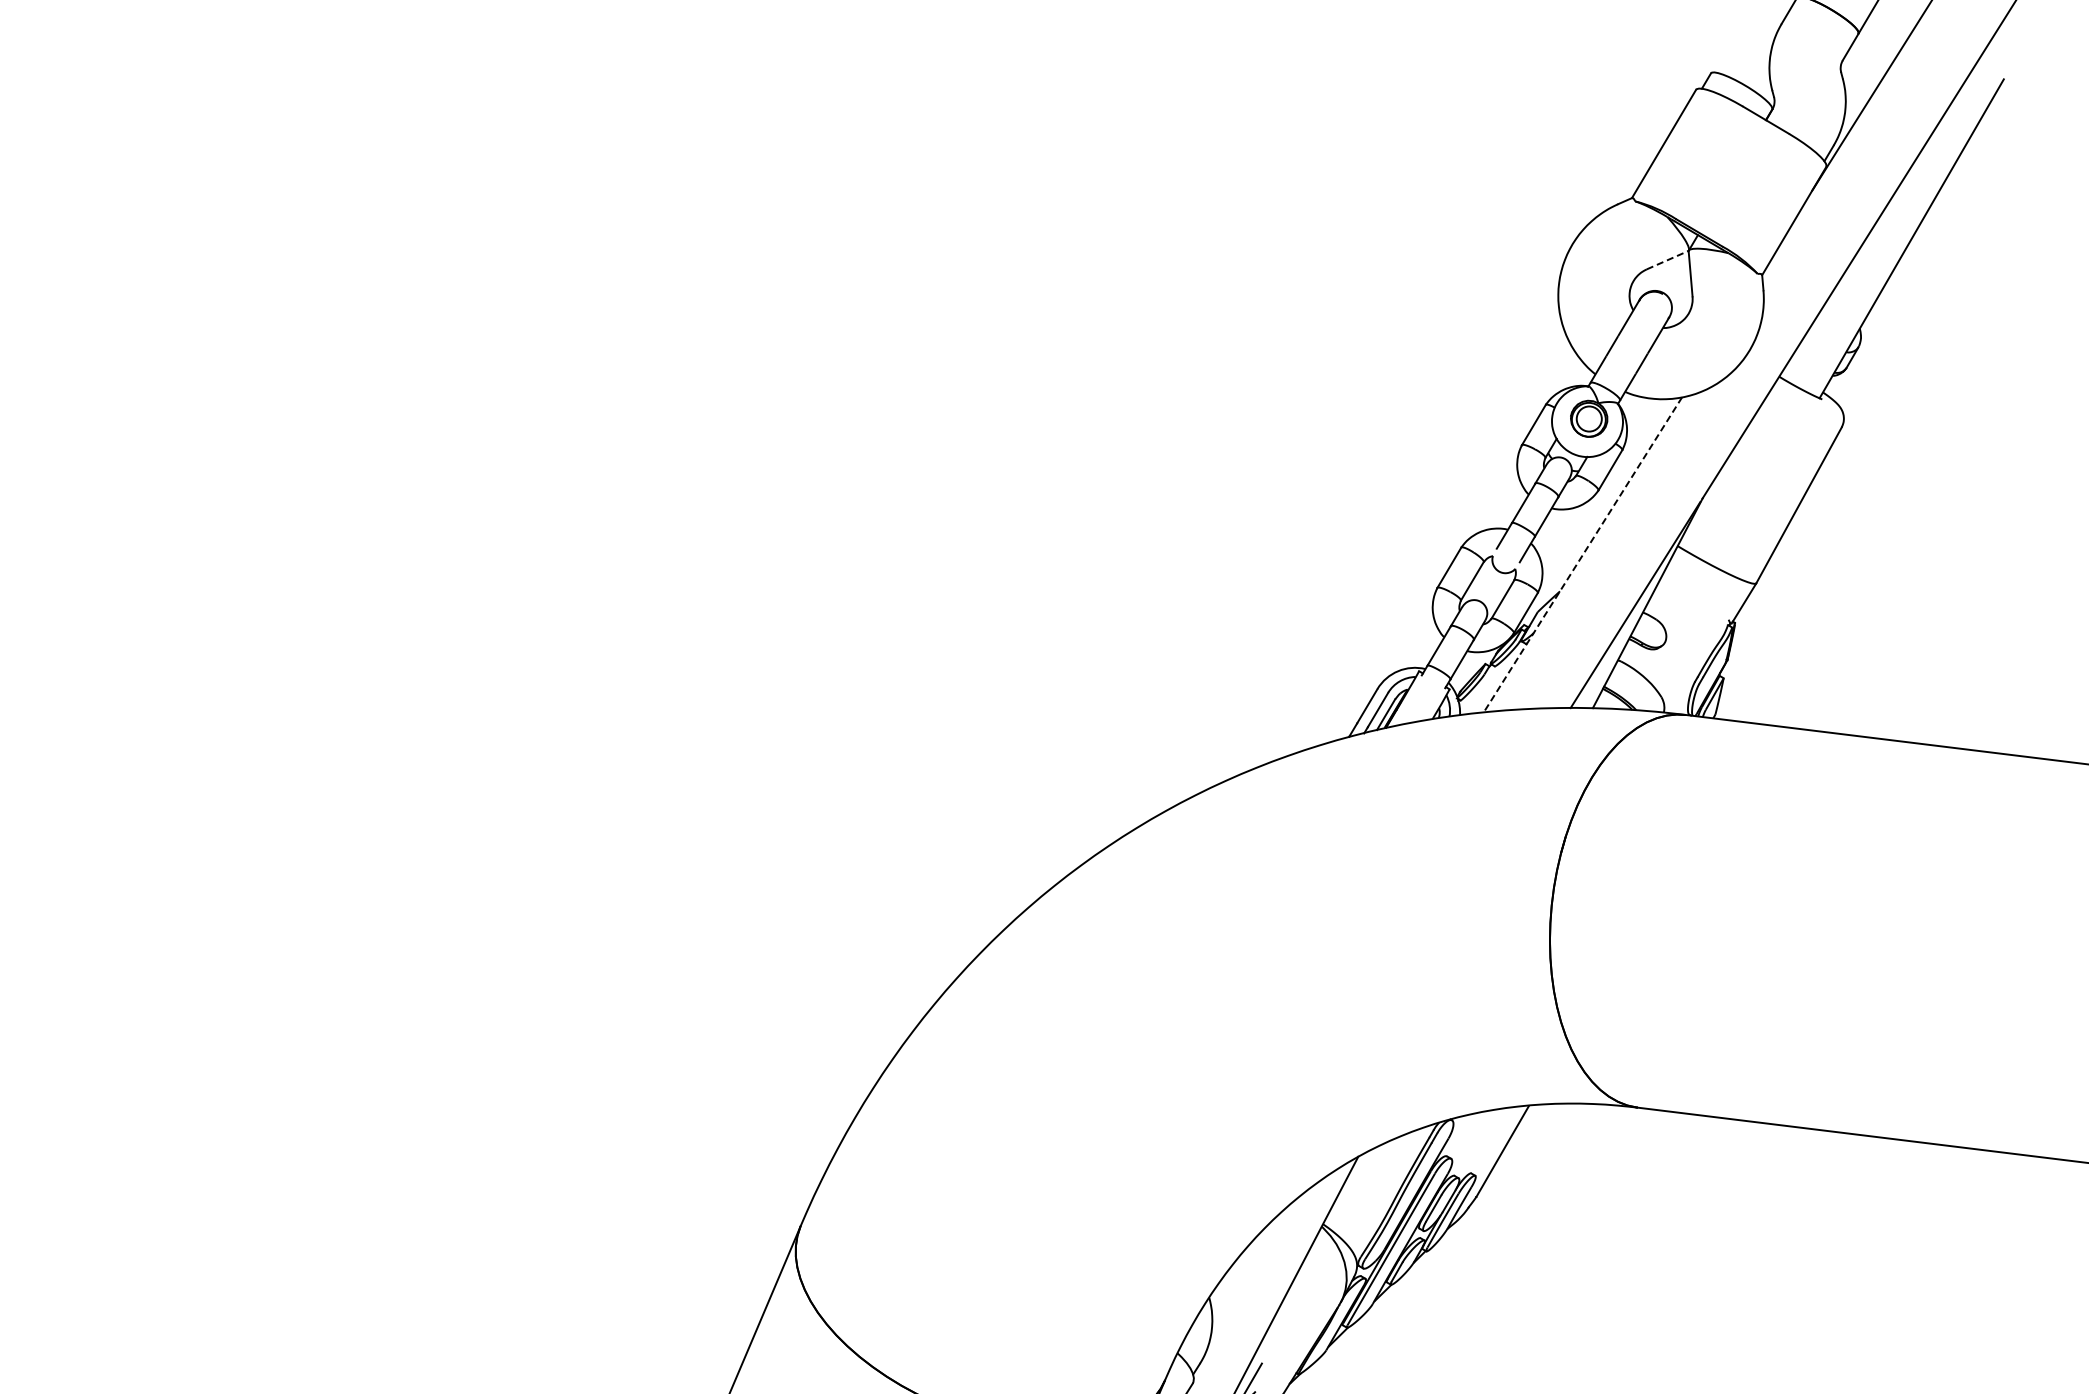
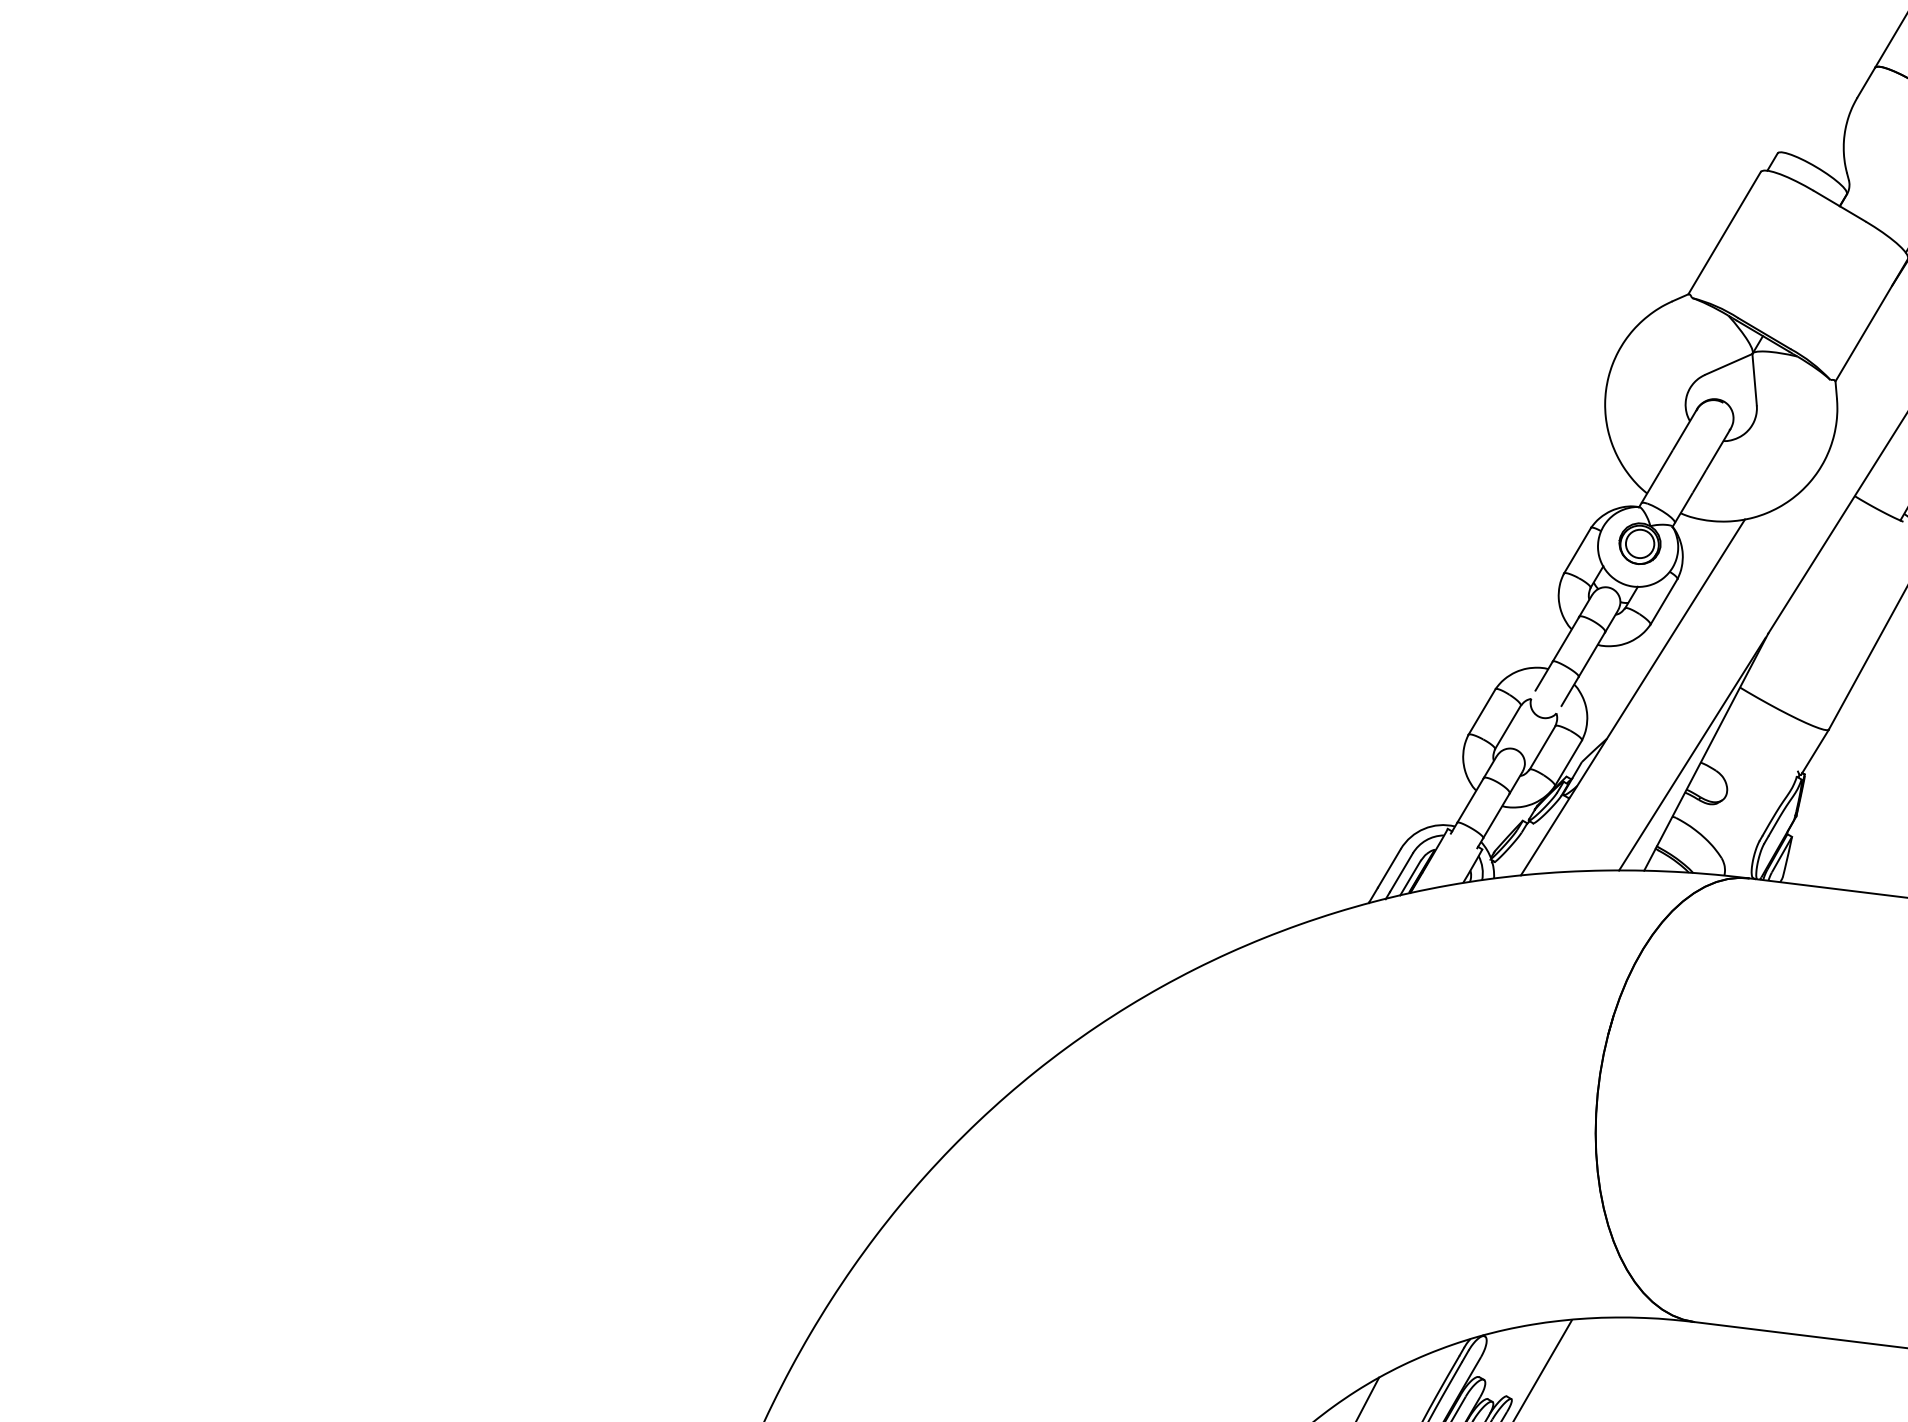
line: (1667, 260) -> (1728, 364), dashed -> solid
line: (1582, 555) -> (1632, 698), dashed -> solid

